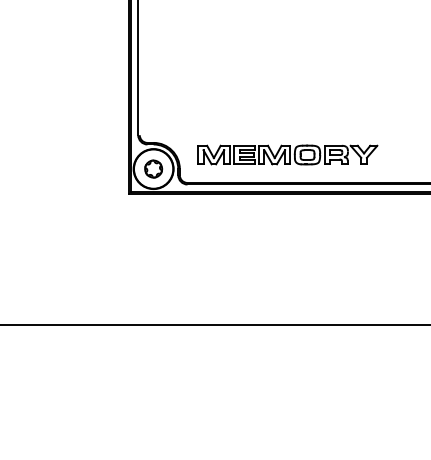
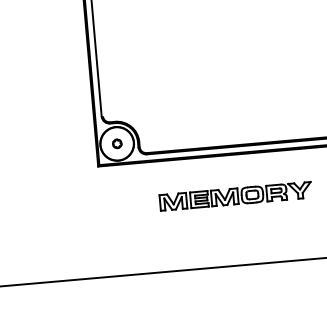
part: (287, 154) -> (235, 195), moved
part: (153, 168) -> (117, 143), size x0.6

